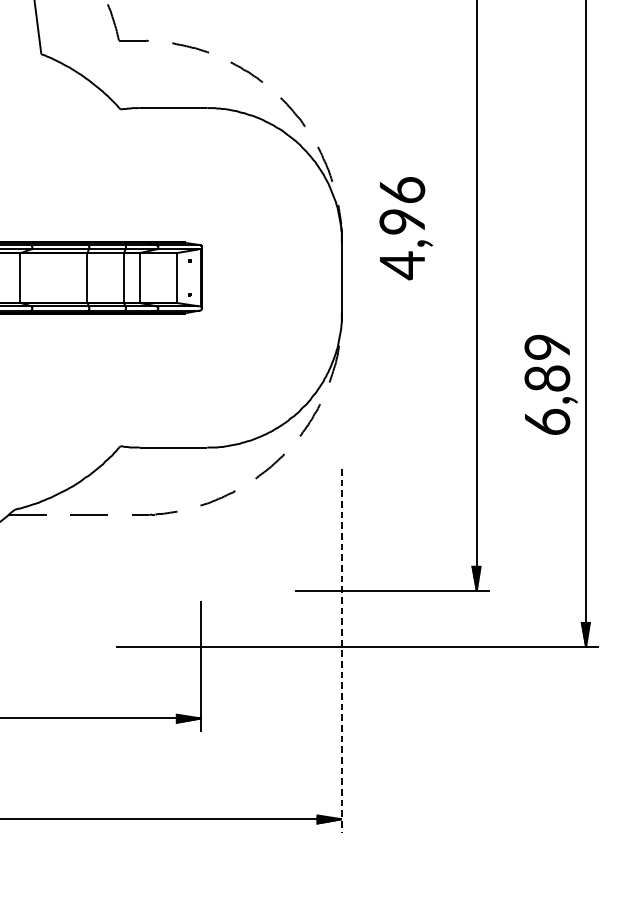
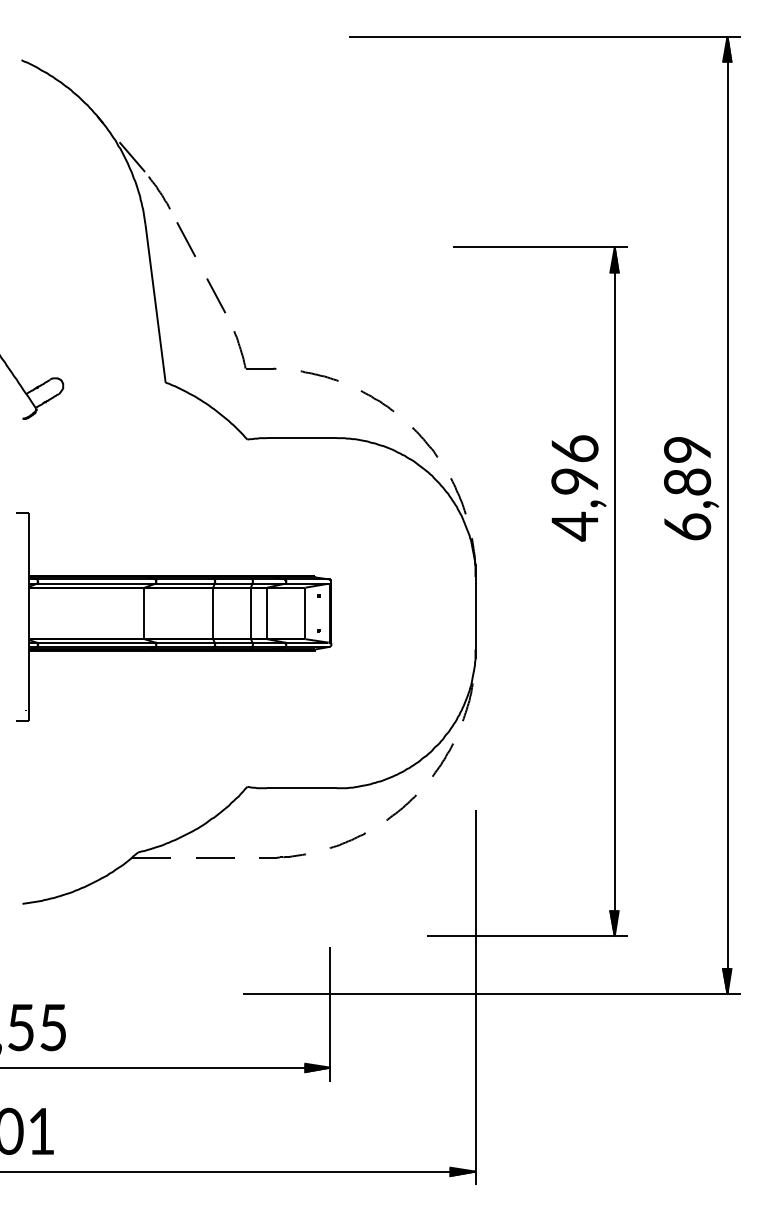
text: (405, 228) -> (578, 488), moved
text: (551, 384) -> (691, 488), moved
line: (341, 650) -> (475, 997), dashed -> solid

